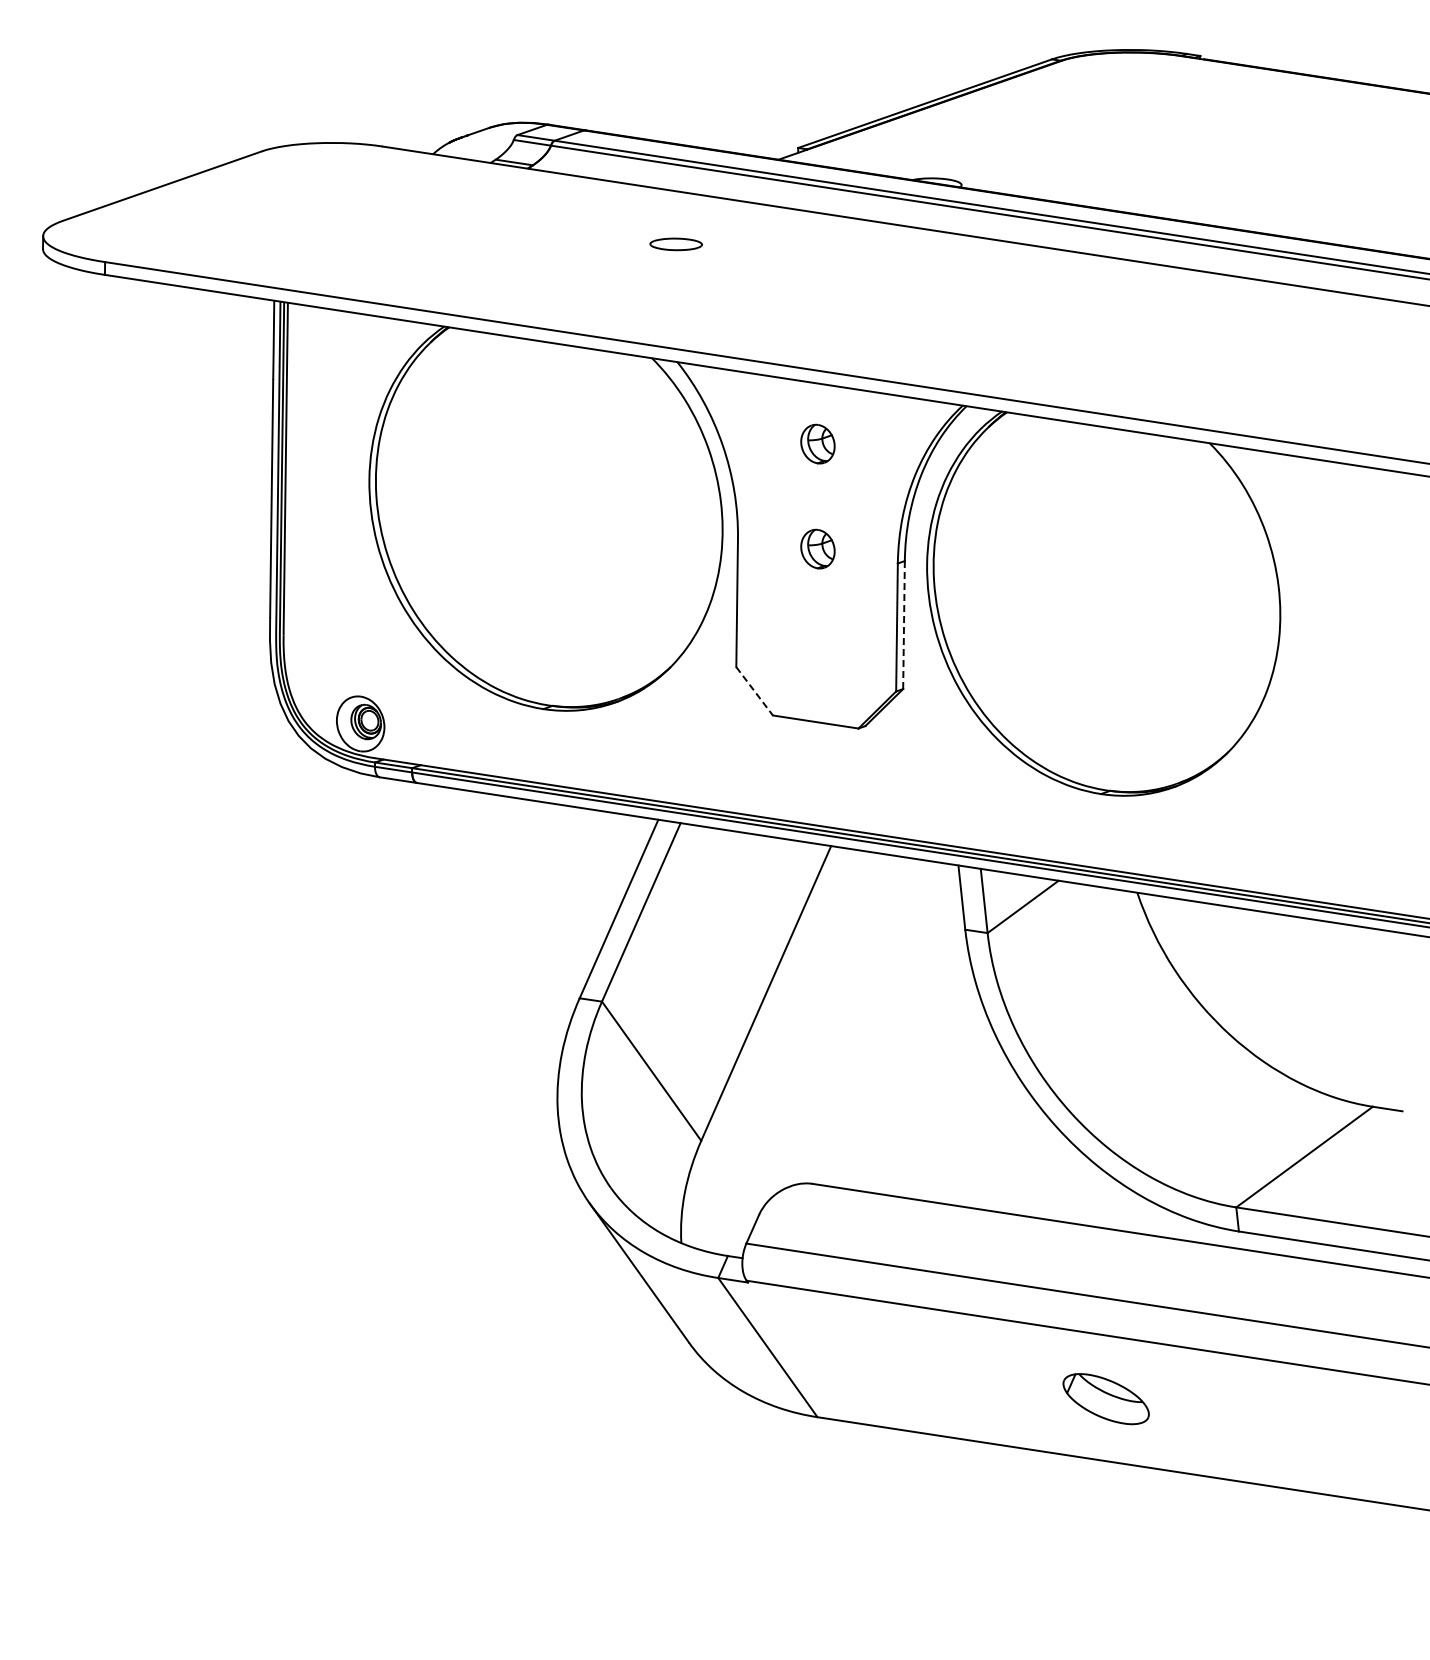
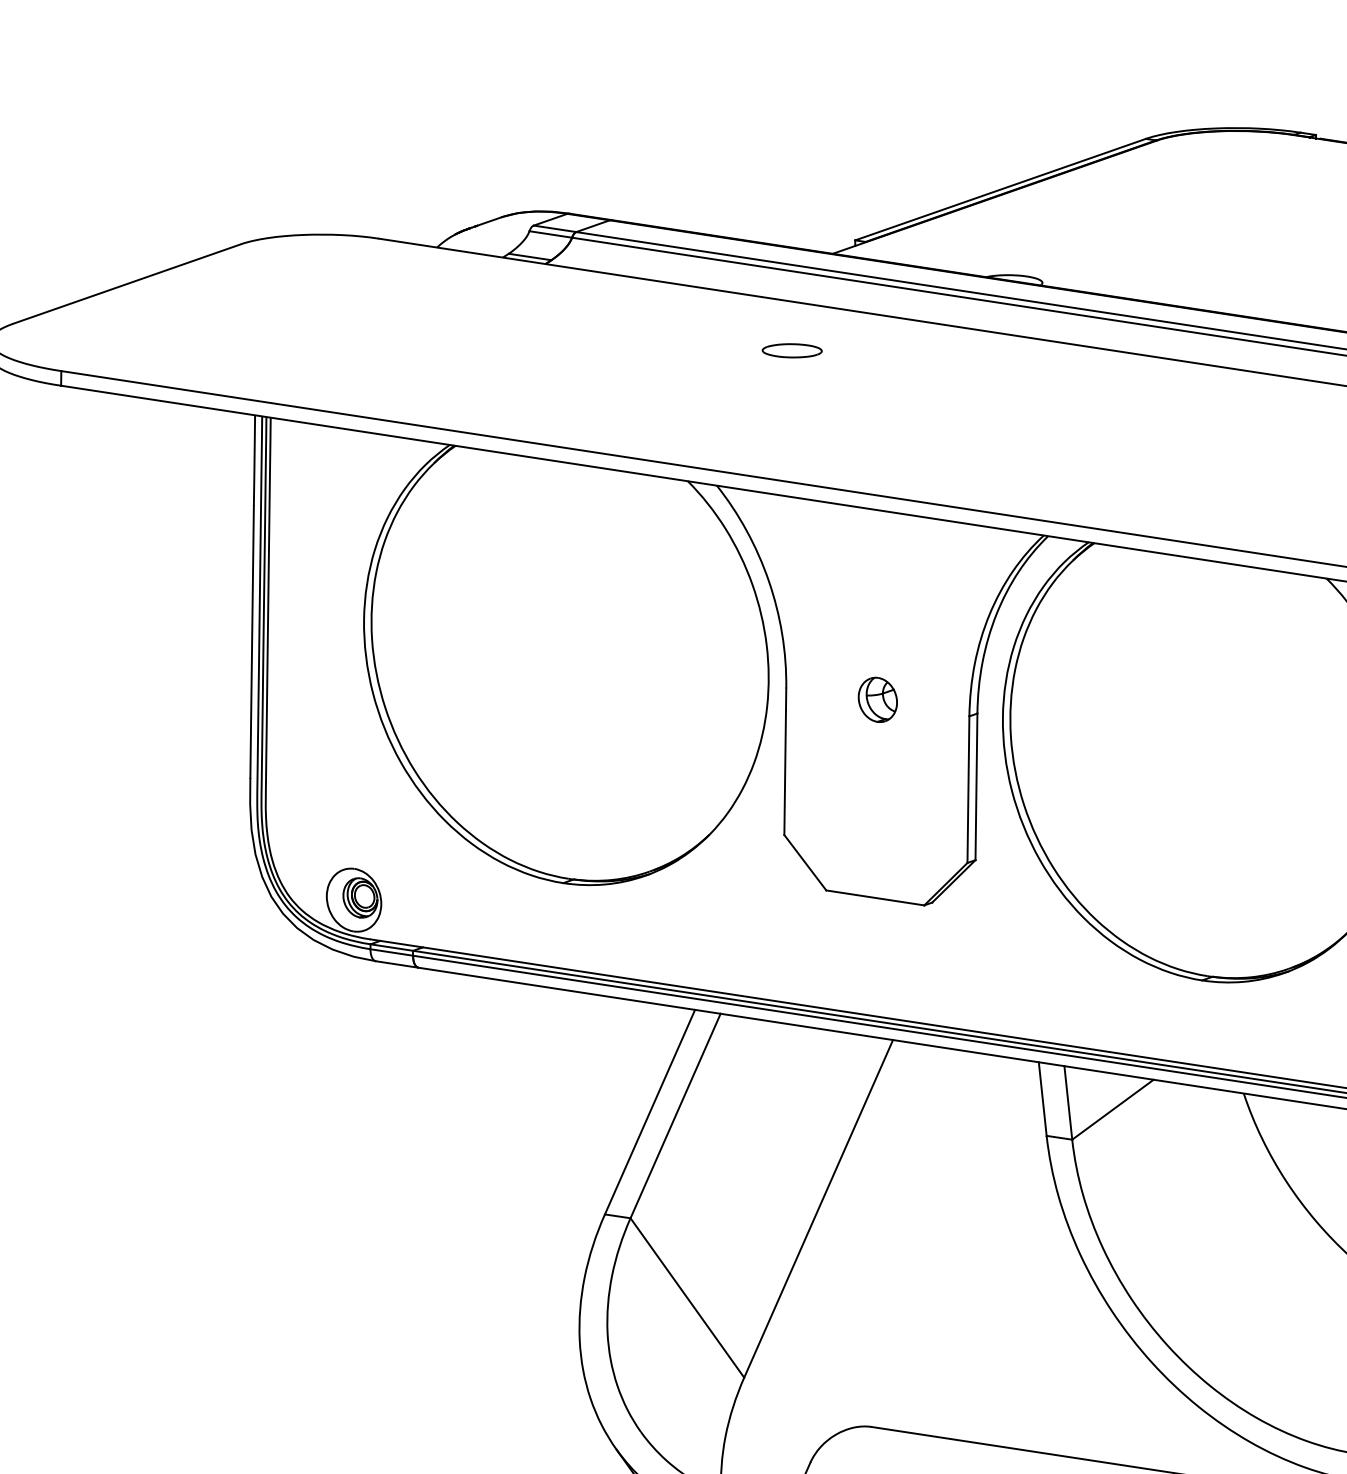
part: (675, 244) -> (791, 350), moved
part: (817, 443) -> (877, 578), removed
line: (904, 625) -> (977, 787), dashed -> solid
line: (754, 691) -> (805, 862), dashed -> solid

